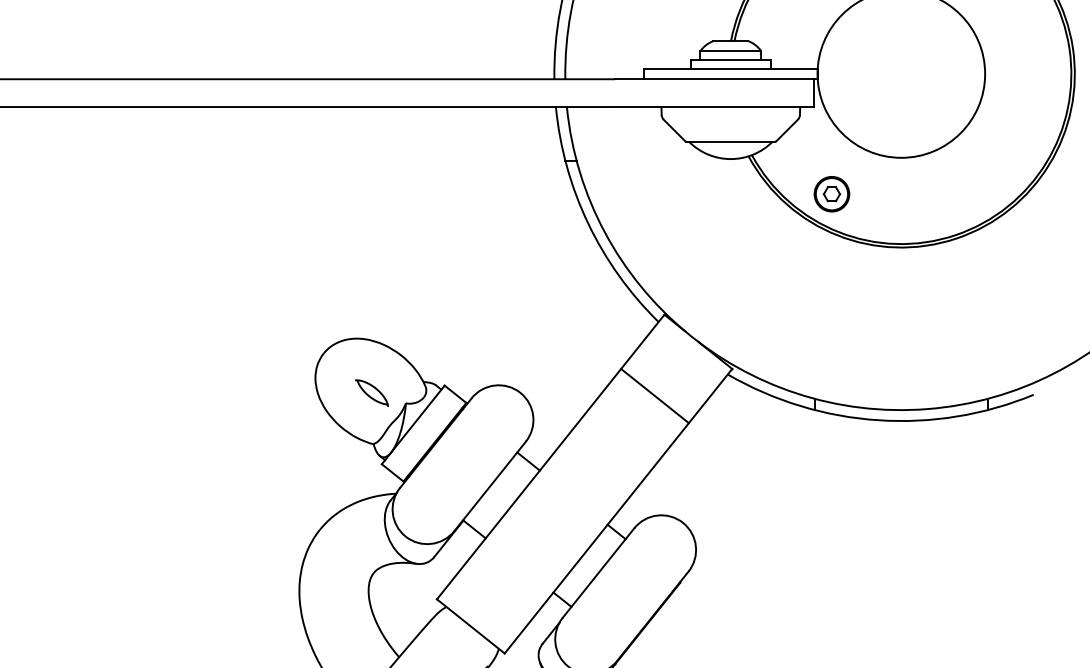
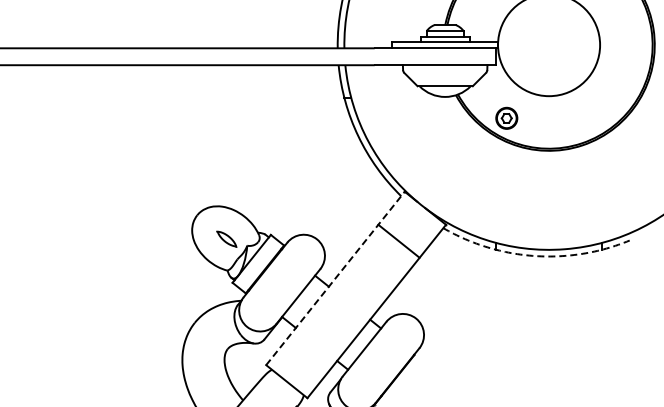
arc: (879, 421) -> (535, 256), solid -> dashed
line: (550, 457) -> (335, 278), solid -> dashed

